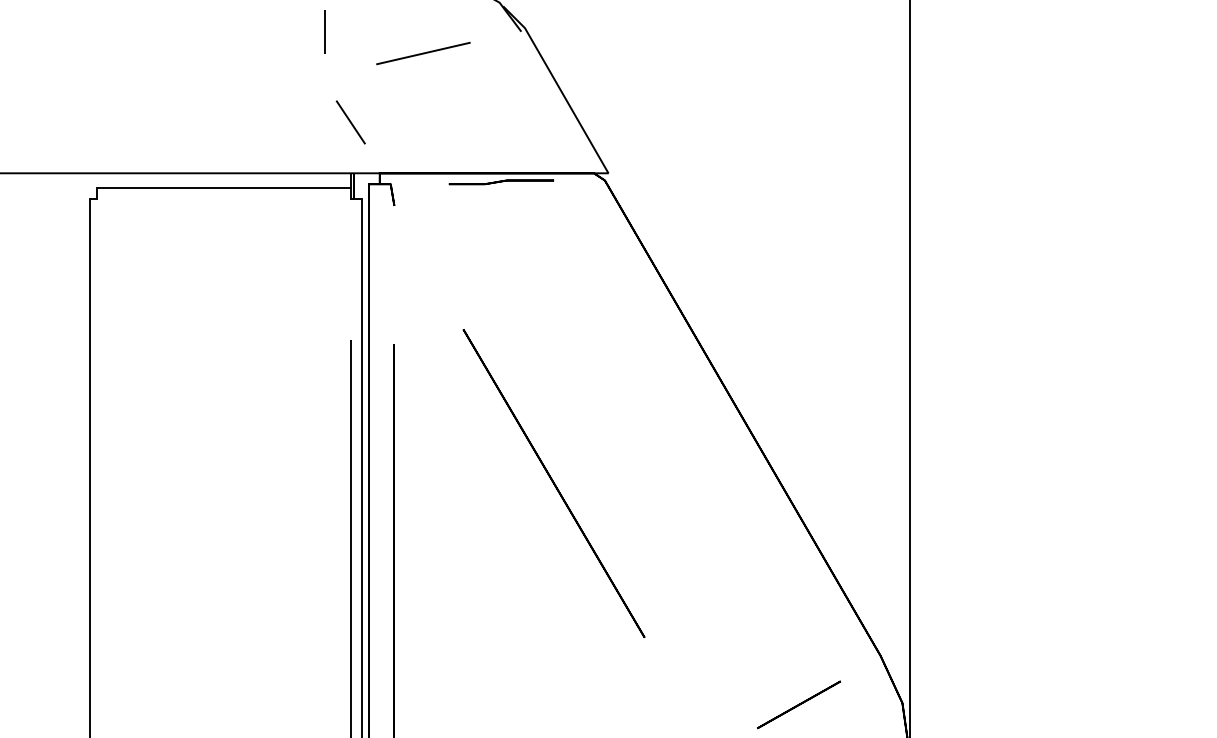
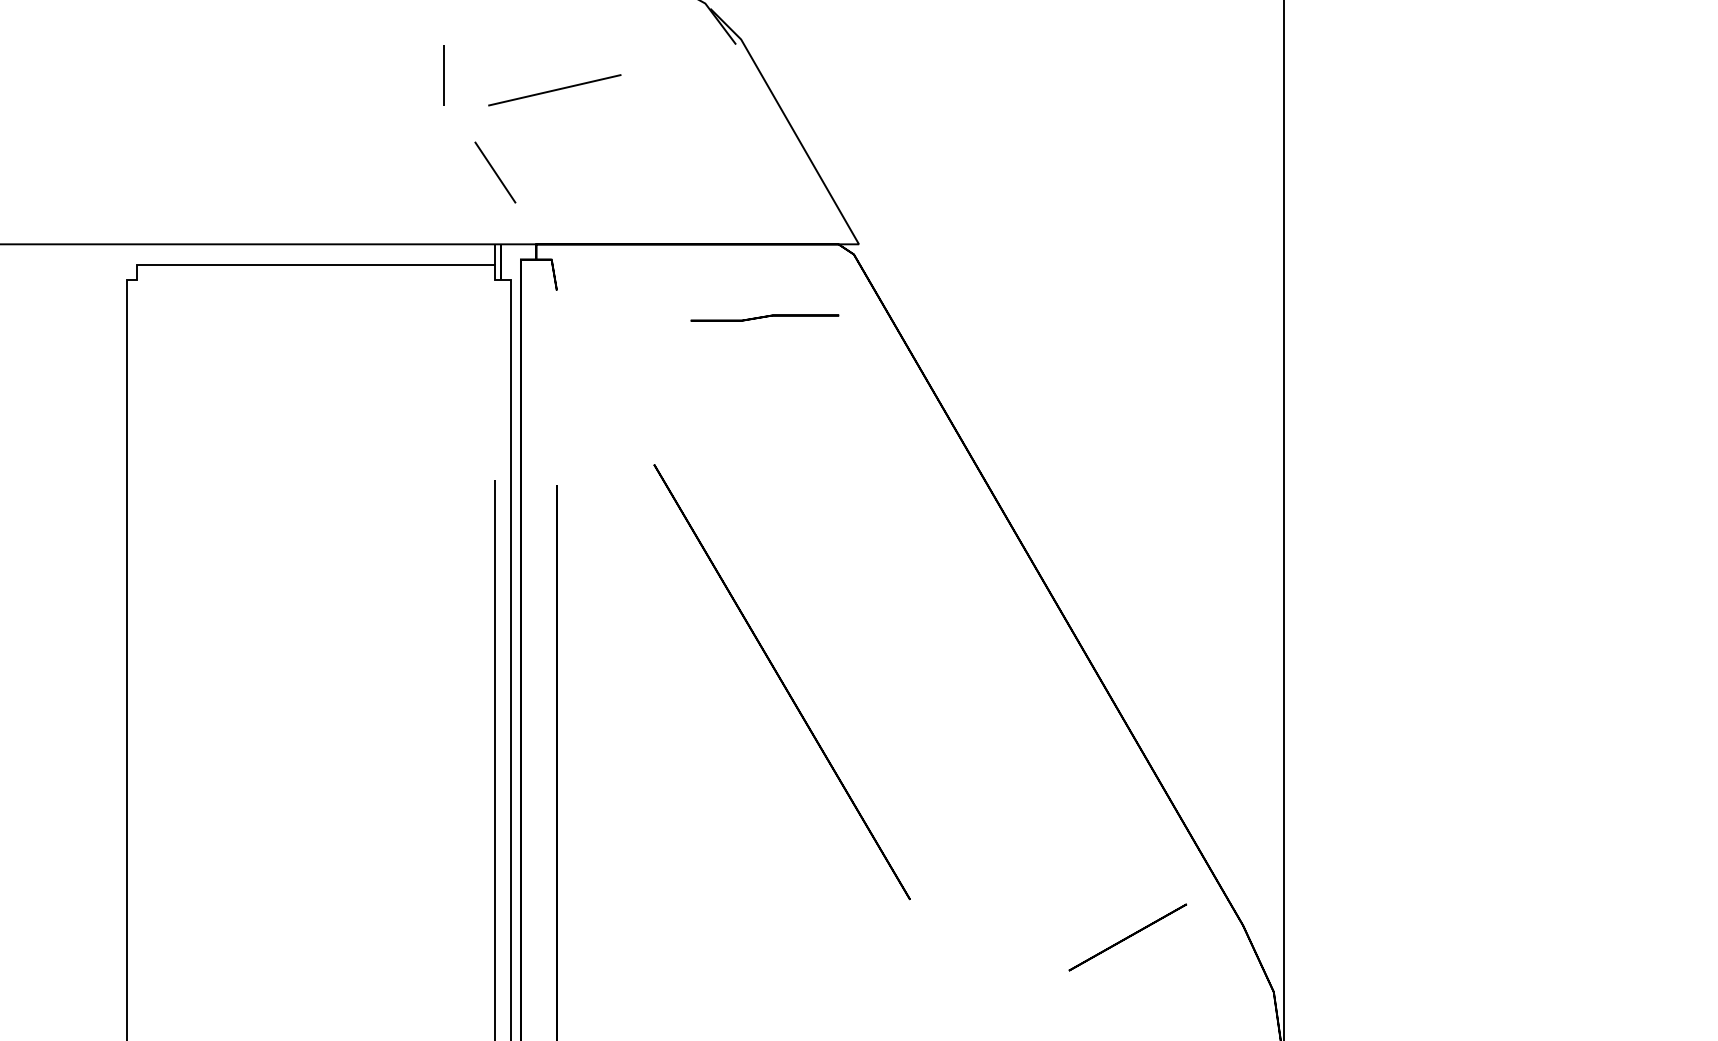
line: (325, 31) -> (443, 75), moved
line: (423, 53) -> (554, 90), moved
part: (501, 181) -> (764, 317), moved
line: (798, 704) -> (1127, 937), moved

